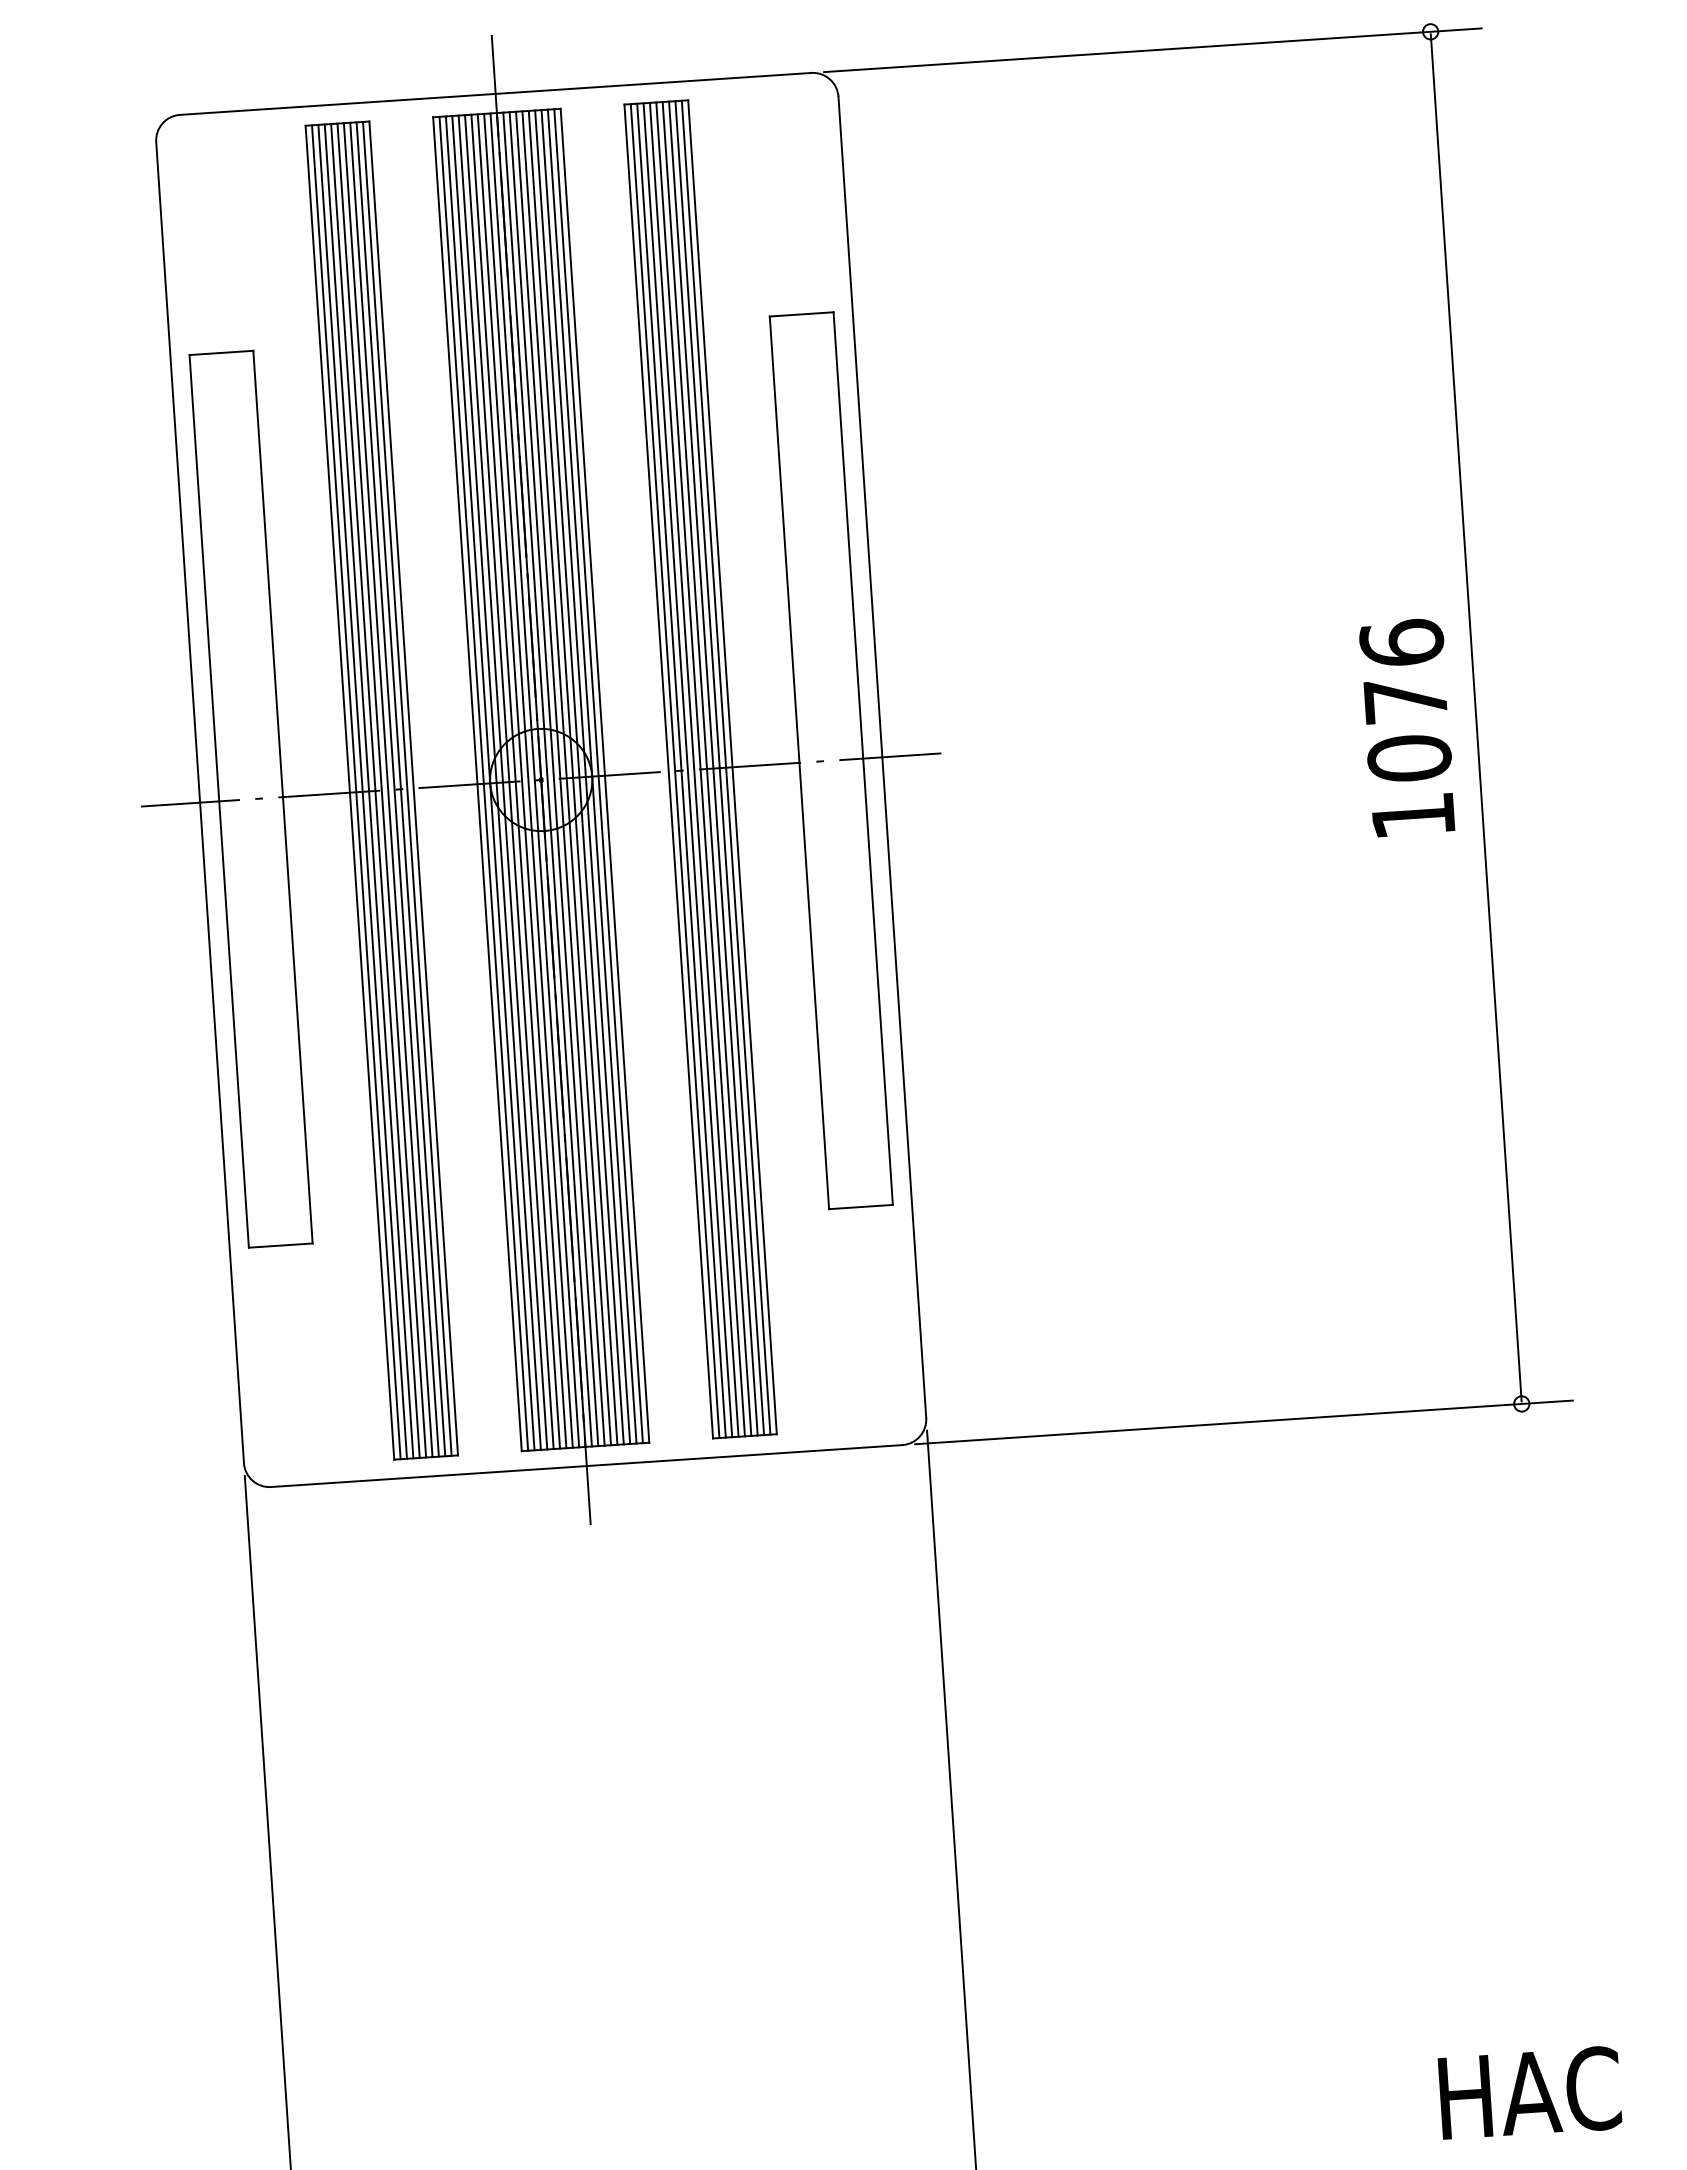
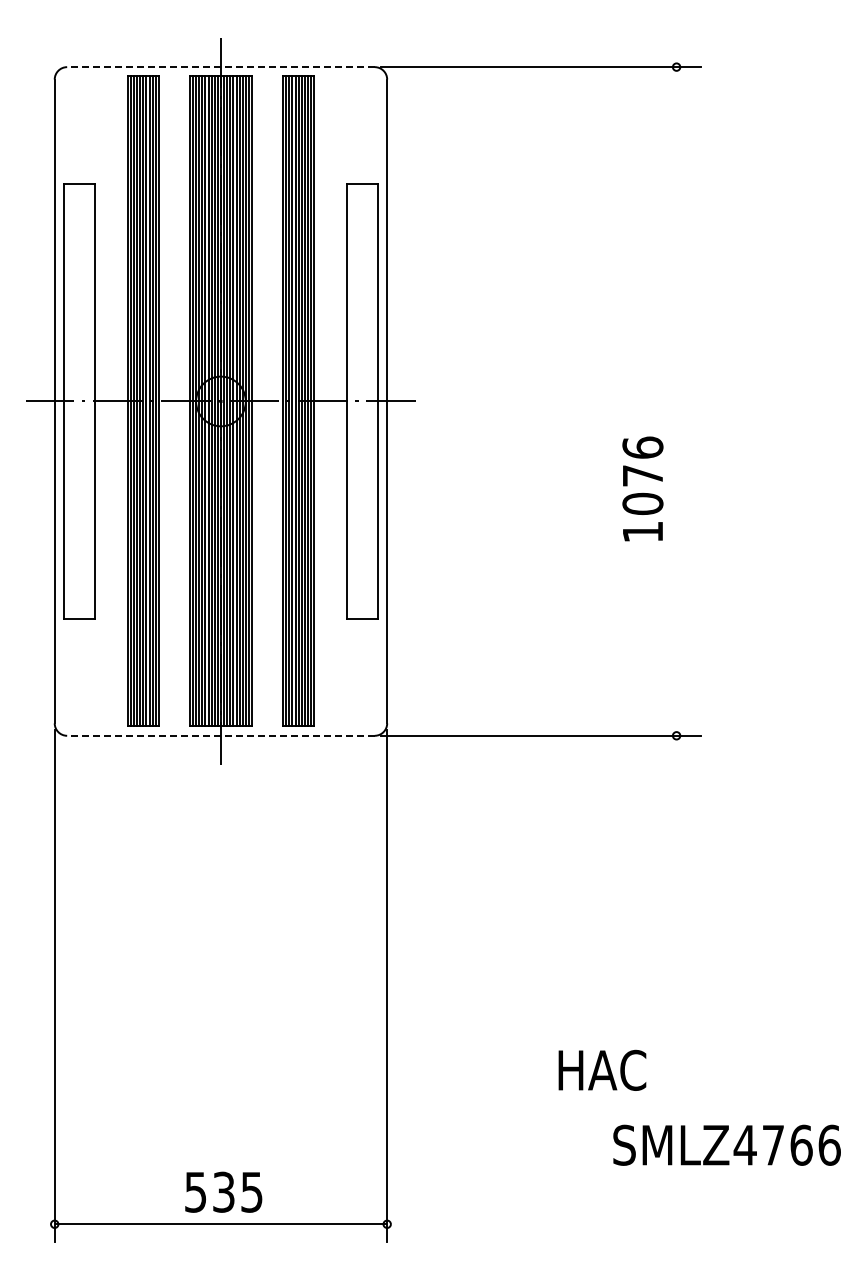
line: (494, 94) -> (220, 67), solid -> dashed
line: (1476, 717) -> (676, 401), removed
text: (1406, 726) -> (642, 488), moved
line: (585, 1465) -> (220, 735), solid -> dashed
text: (1530, 2091) -> (602, 1069), moved

